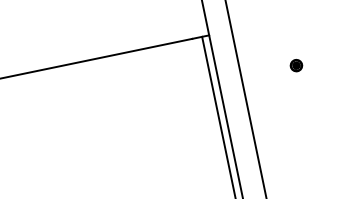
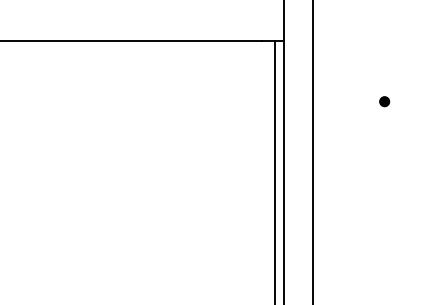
part: (296, 65) -> (384, 101), size x0.62

